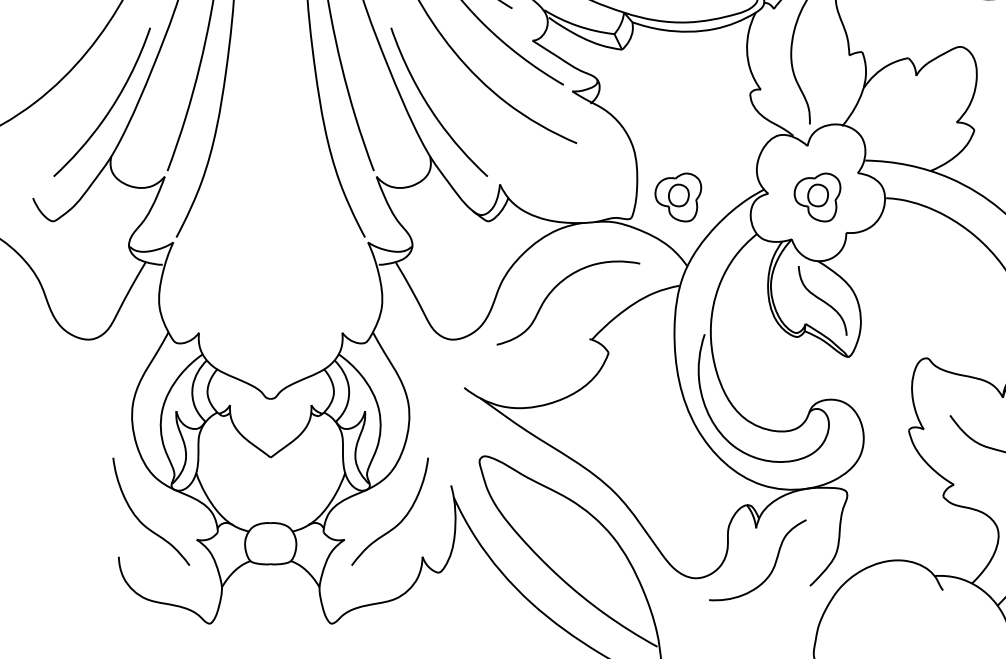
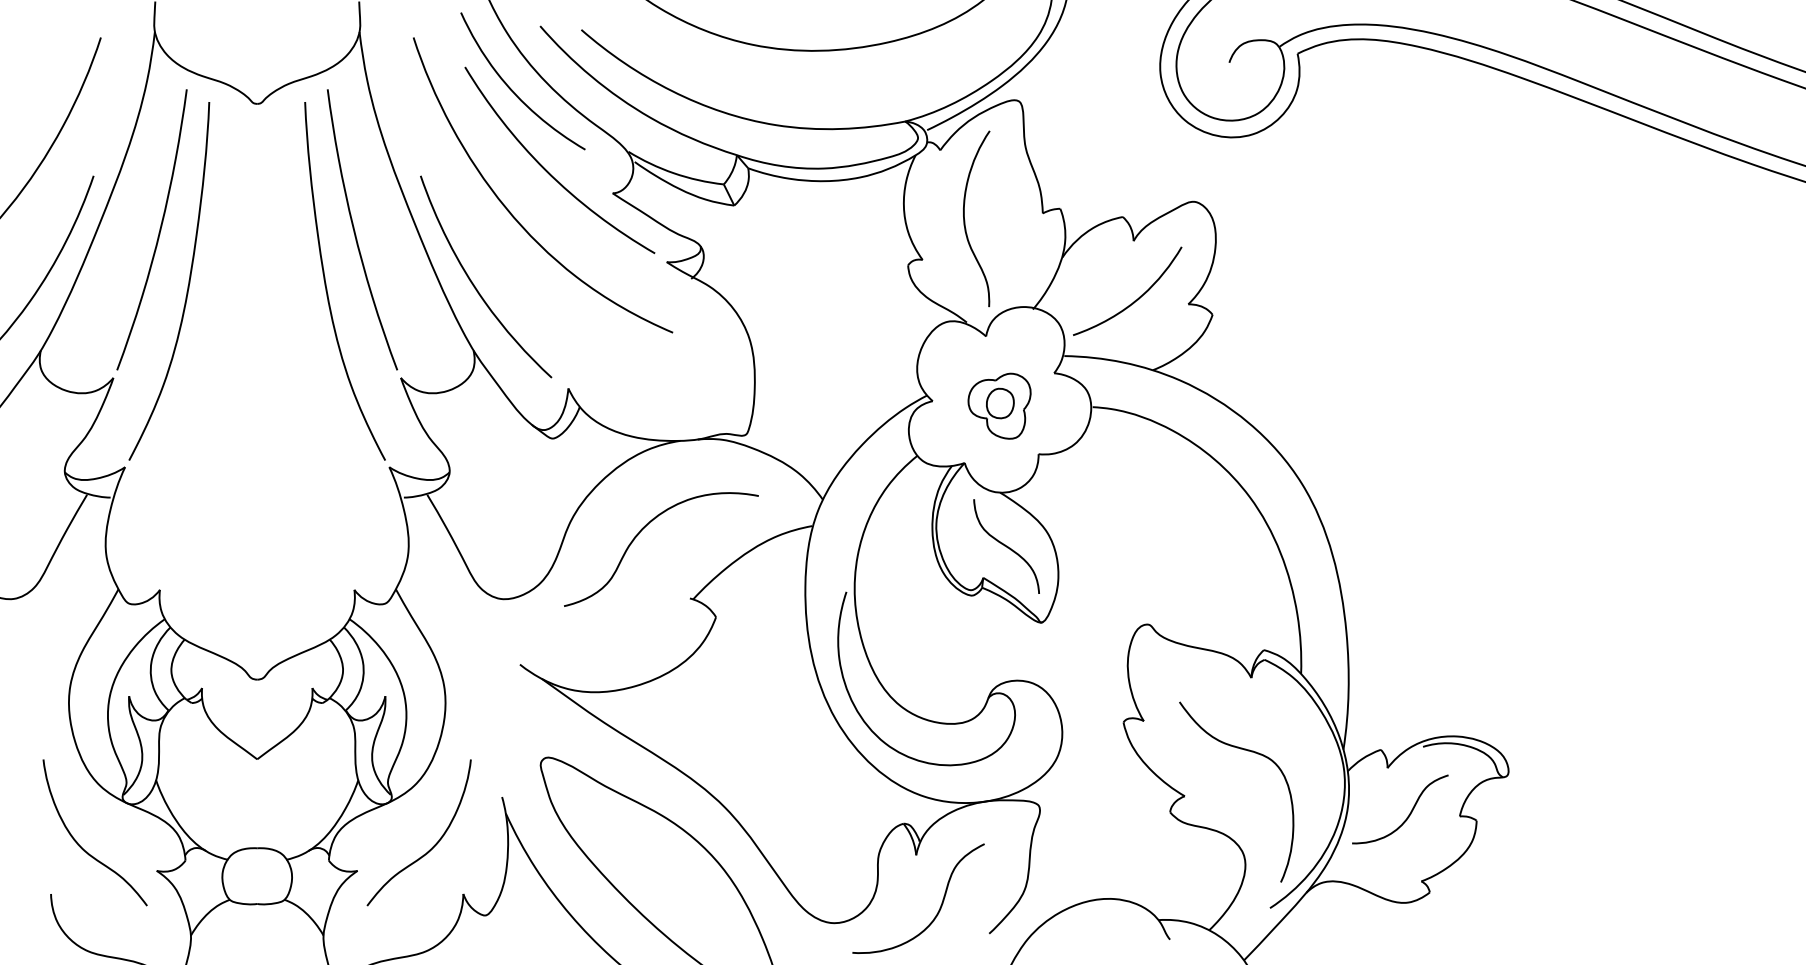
curve: (916, 119) -> (1134, 300), added
part: (678, 196) -> (810, 405), removed

